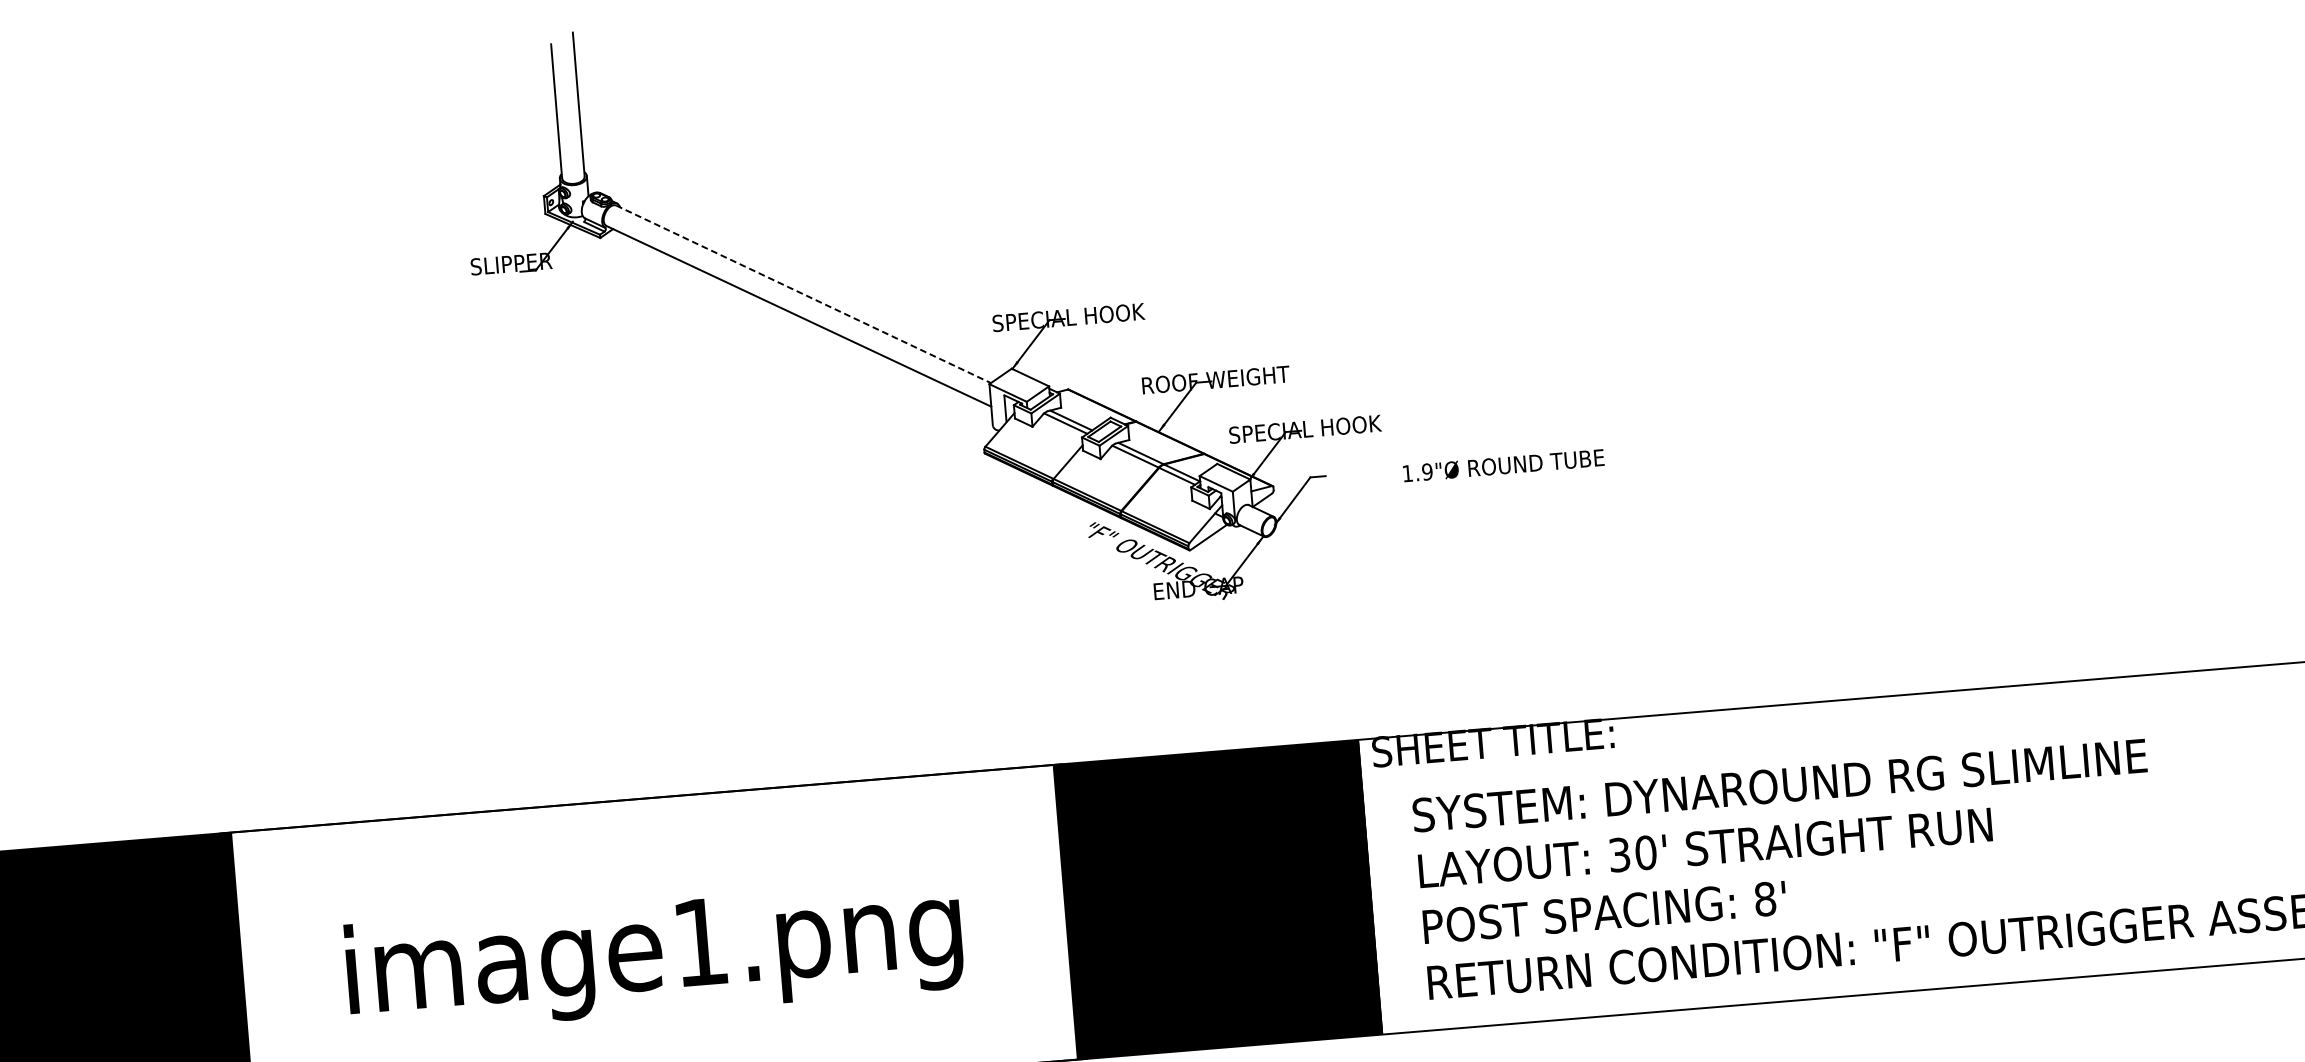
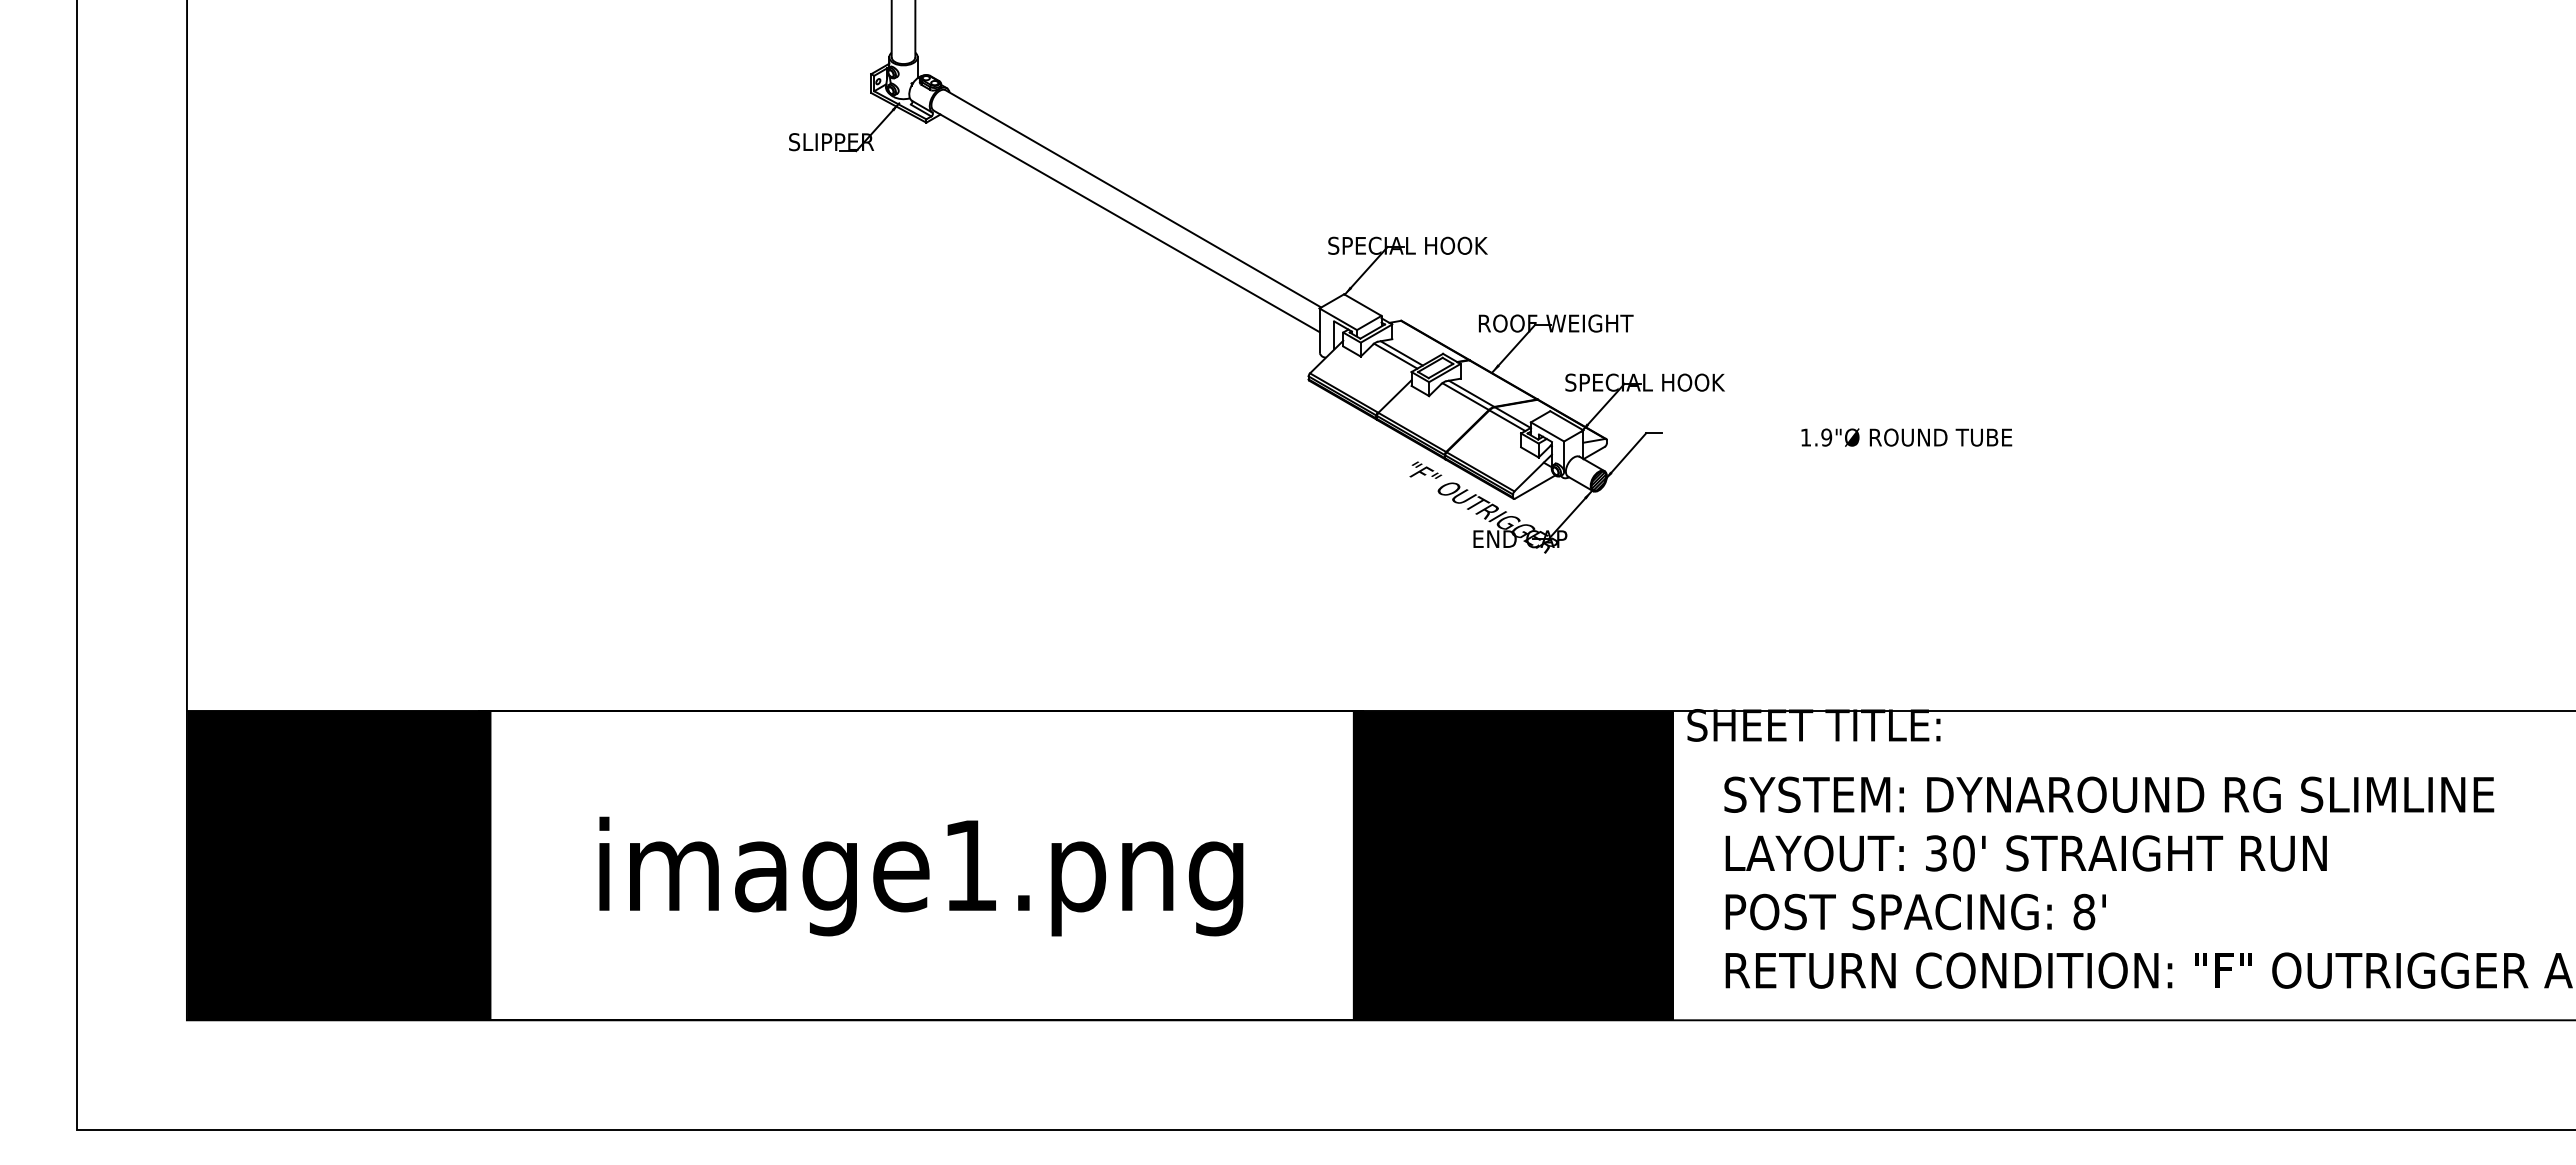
line: (803, 293) -> (1133, 198), dashed -> solid
text: (1503, 465) -> (1906, 437), moved
hatch: (1268, 526) -> (1598, 480), added

